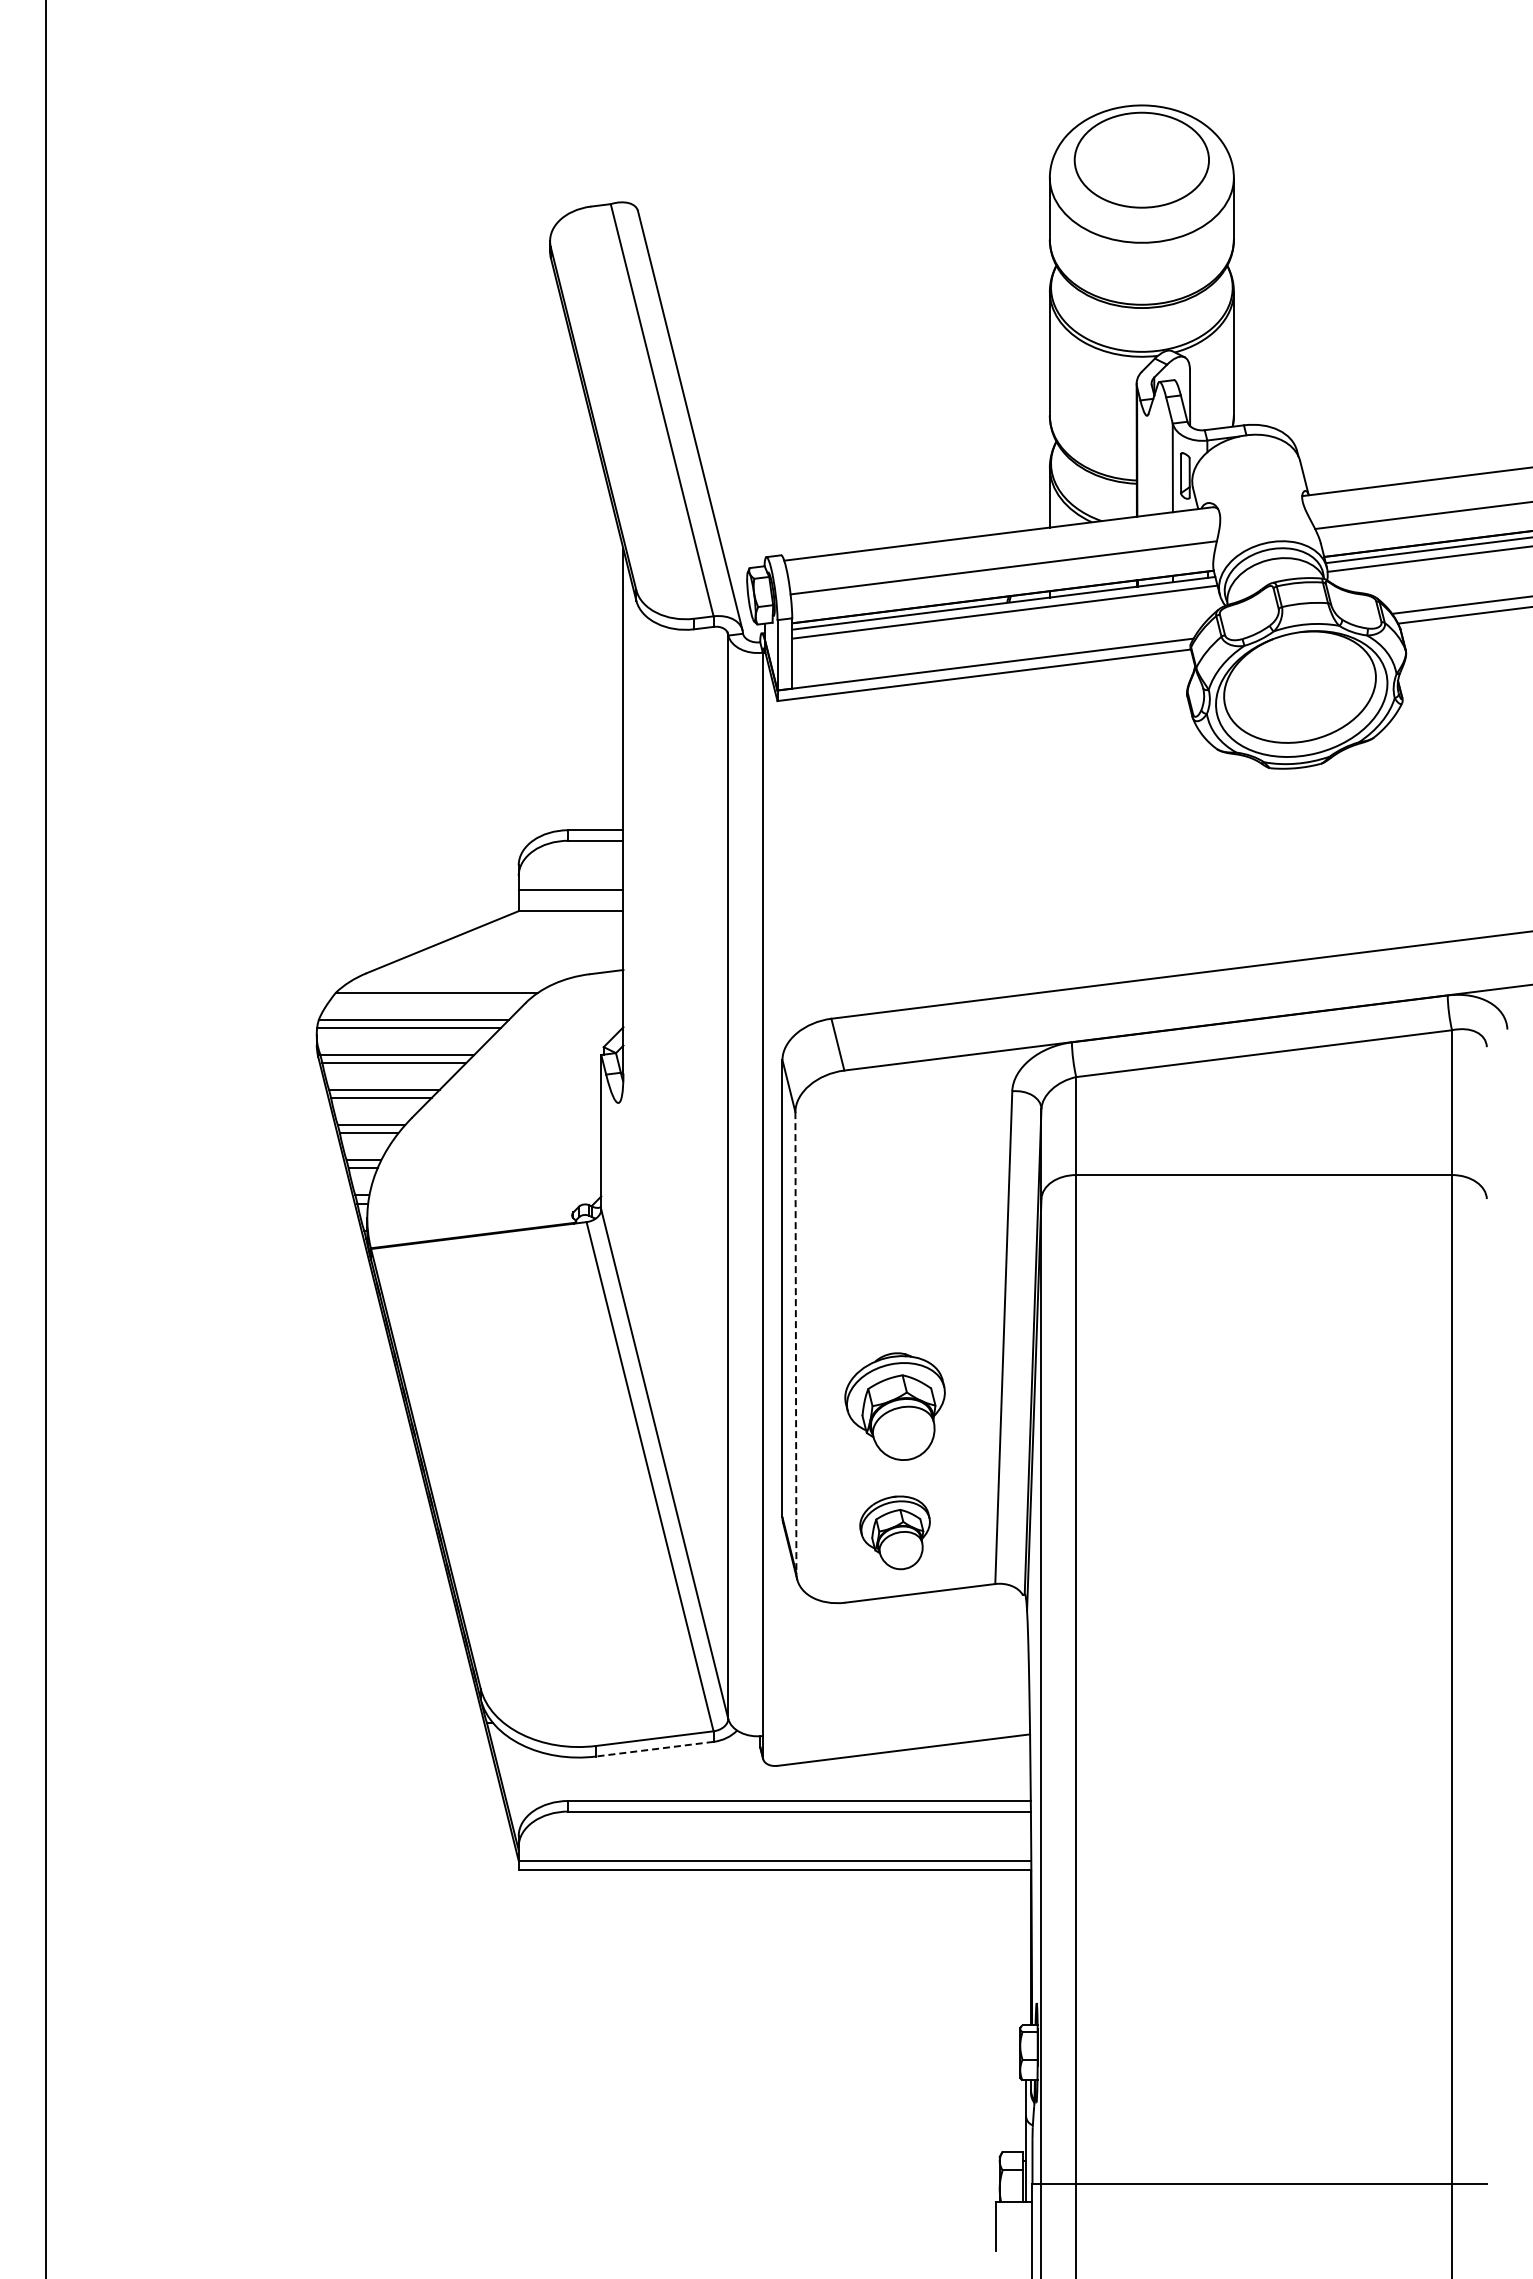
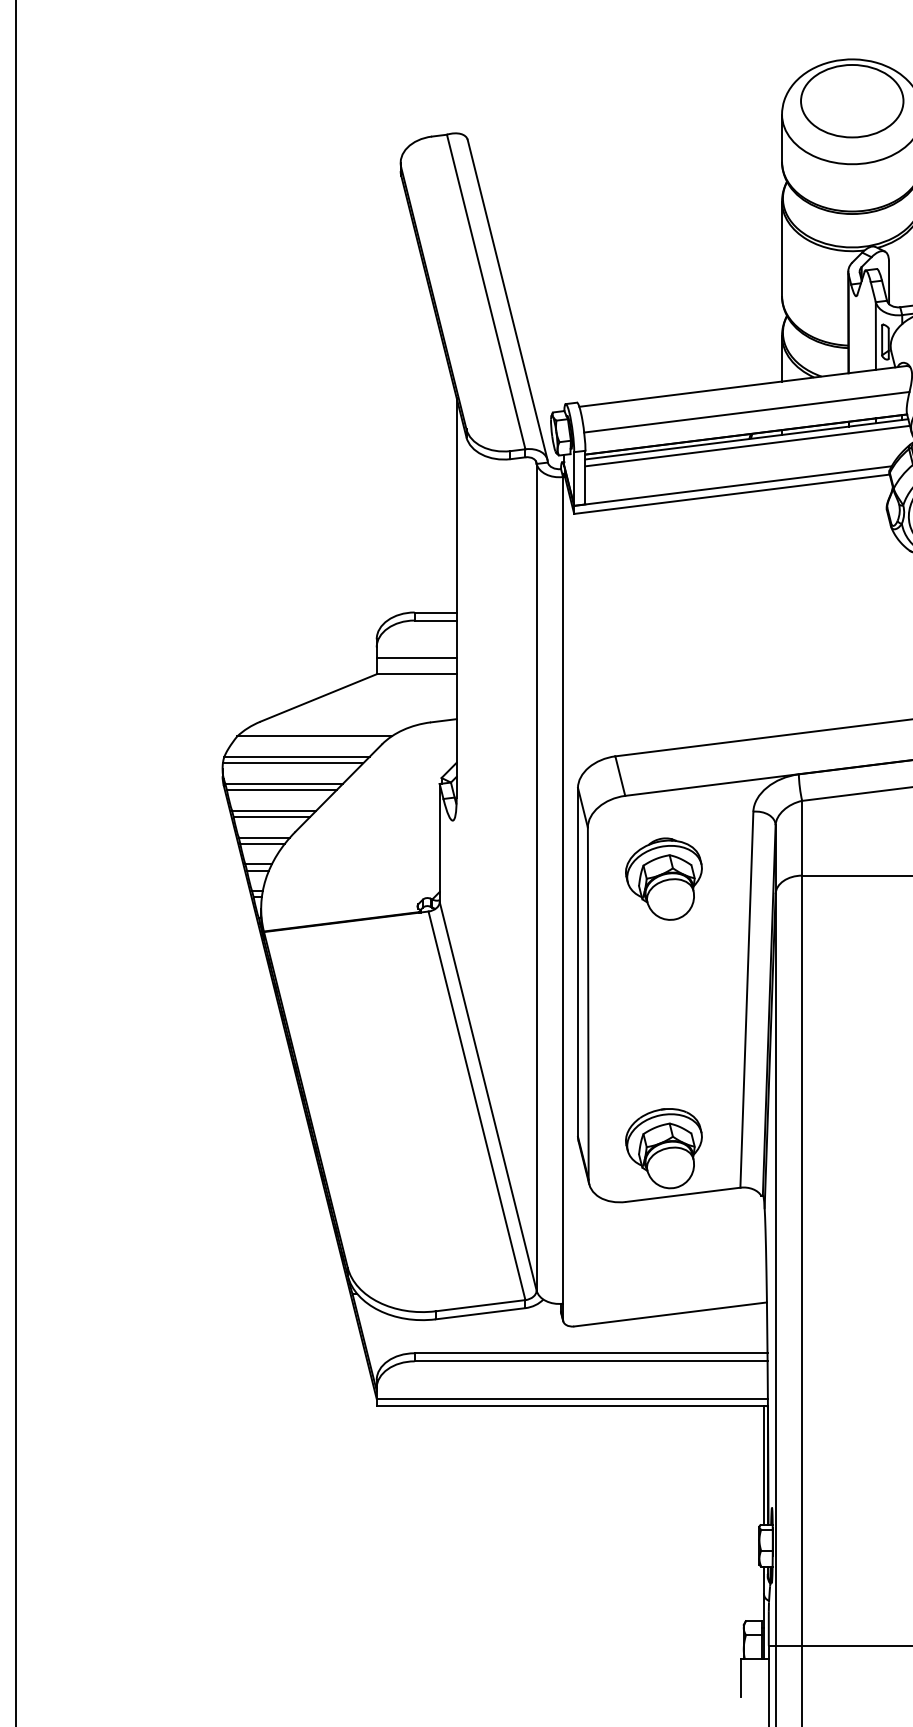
line: (795, 1342) -> (587, 1003), dashed -> solid
part: (894, 1406) -> (663, 879), moved
part: (894, 1532) -> (663, 1148), size x1.43
line: (654, 1749) -> (480, 1313), dashed -> solid
line: (1026, 1947) -> (764, 1465), added

